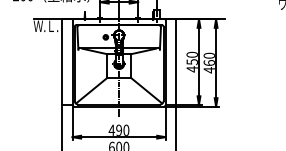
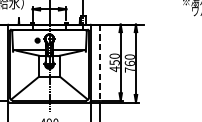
line: (176, 62) -> (100, 63), solid -> dashed
text: (208, 70) -> (129, 70), 460 -> 760

